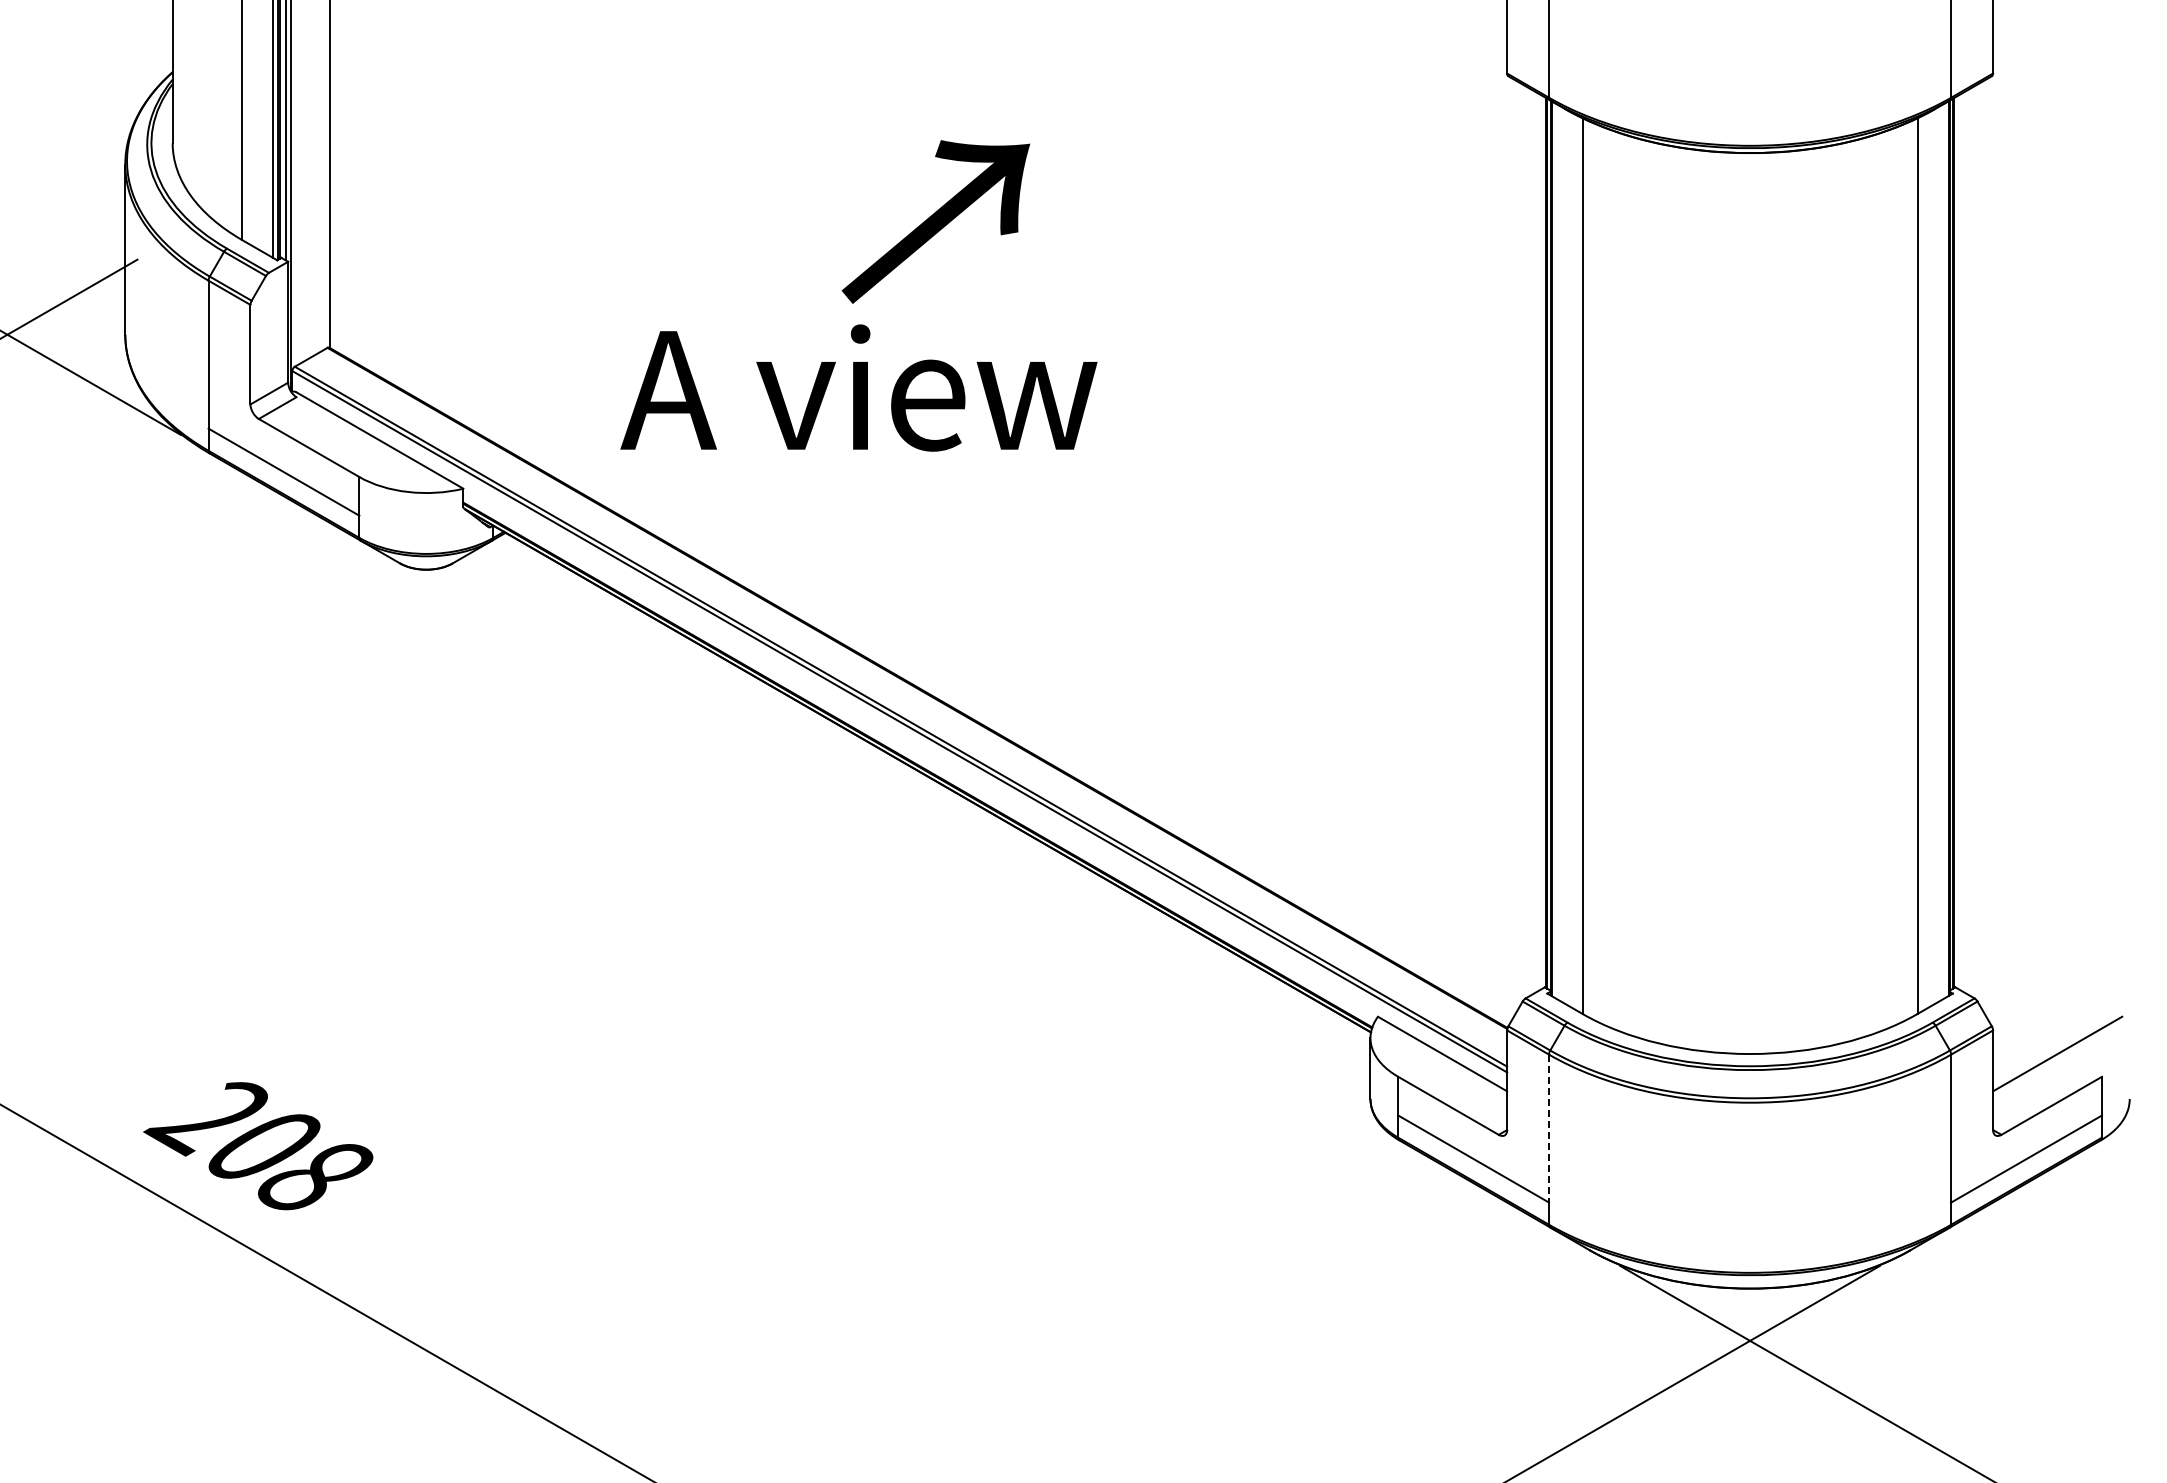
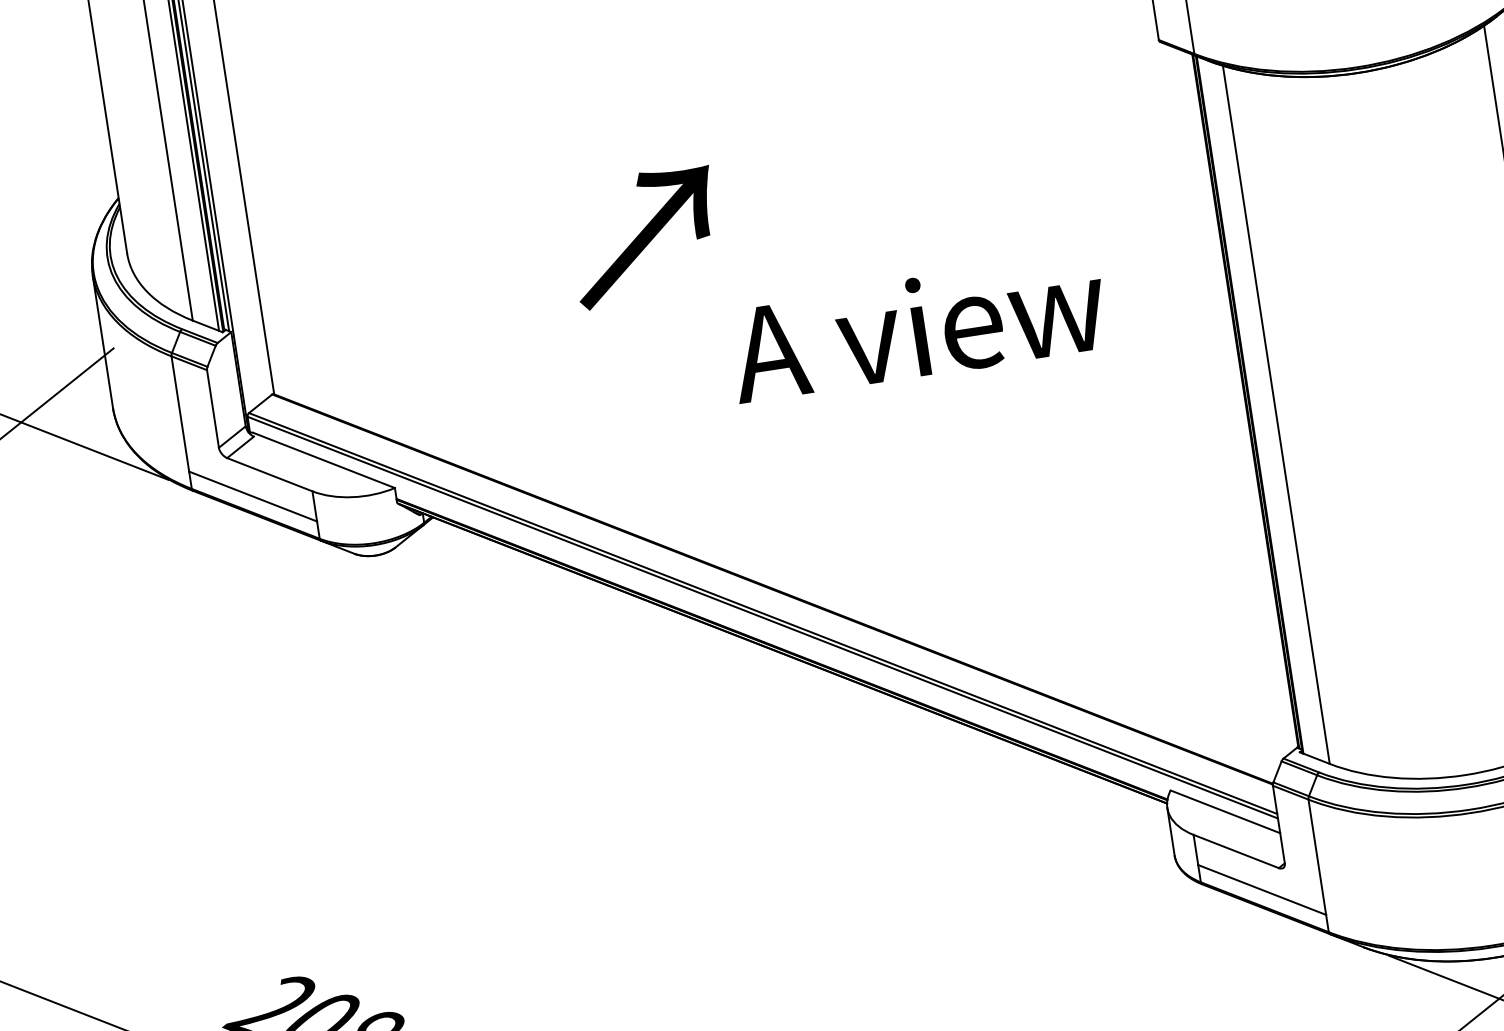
text: (935, 221) -> (644, 236), moved
text: (858, 387) -> (917, 327), moved
line: (1549, 1128) -> (1317, 857), dashed -> solid

